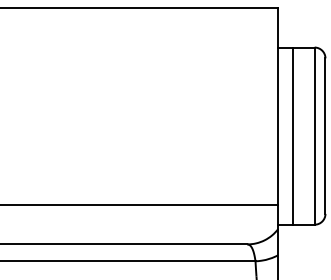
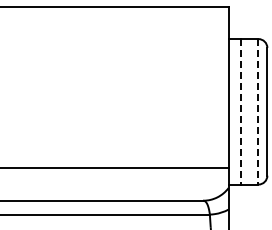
line: (292, 135) -> (240, 111), solid -> dashed
line: (314, 135) -> (258, 111), solid -> dashed

